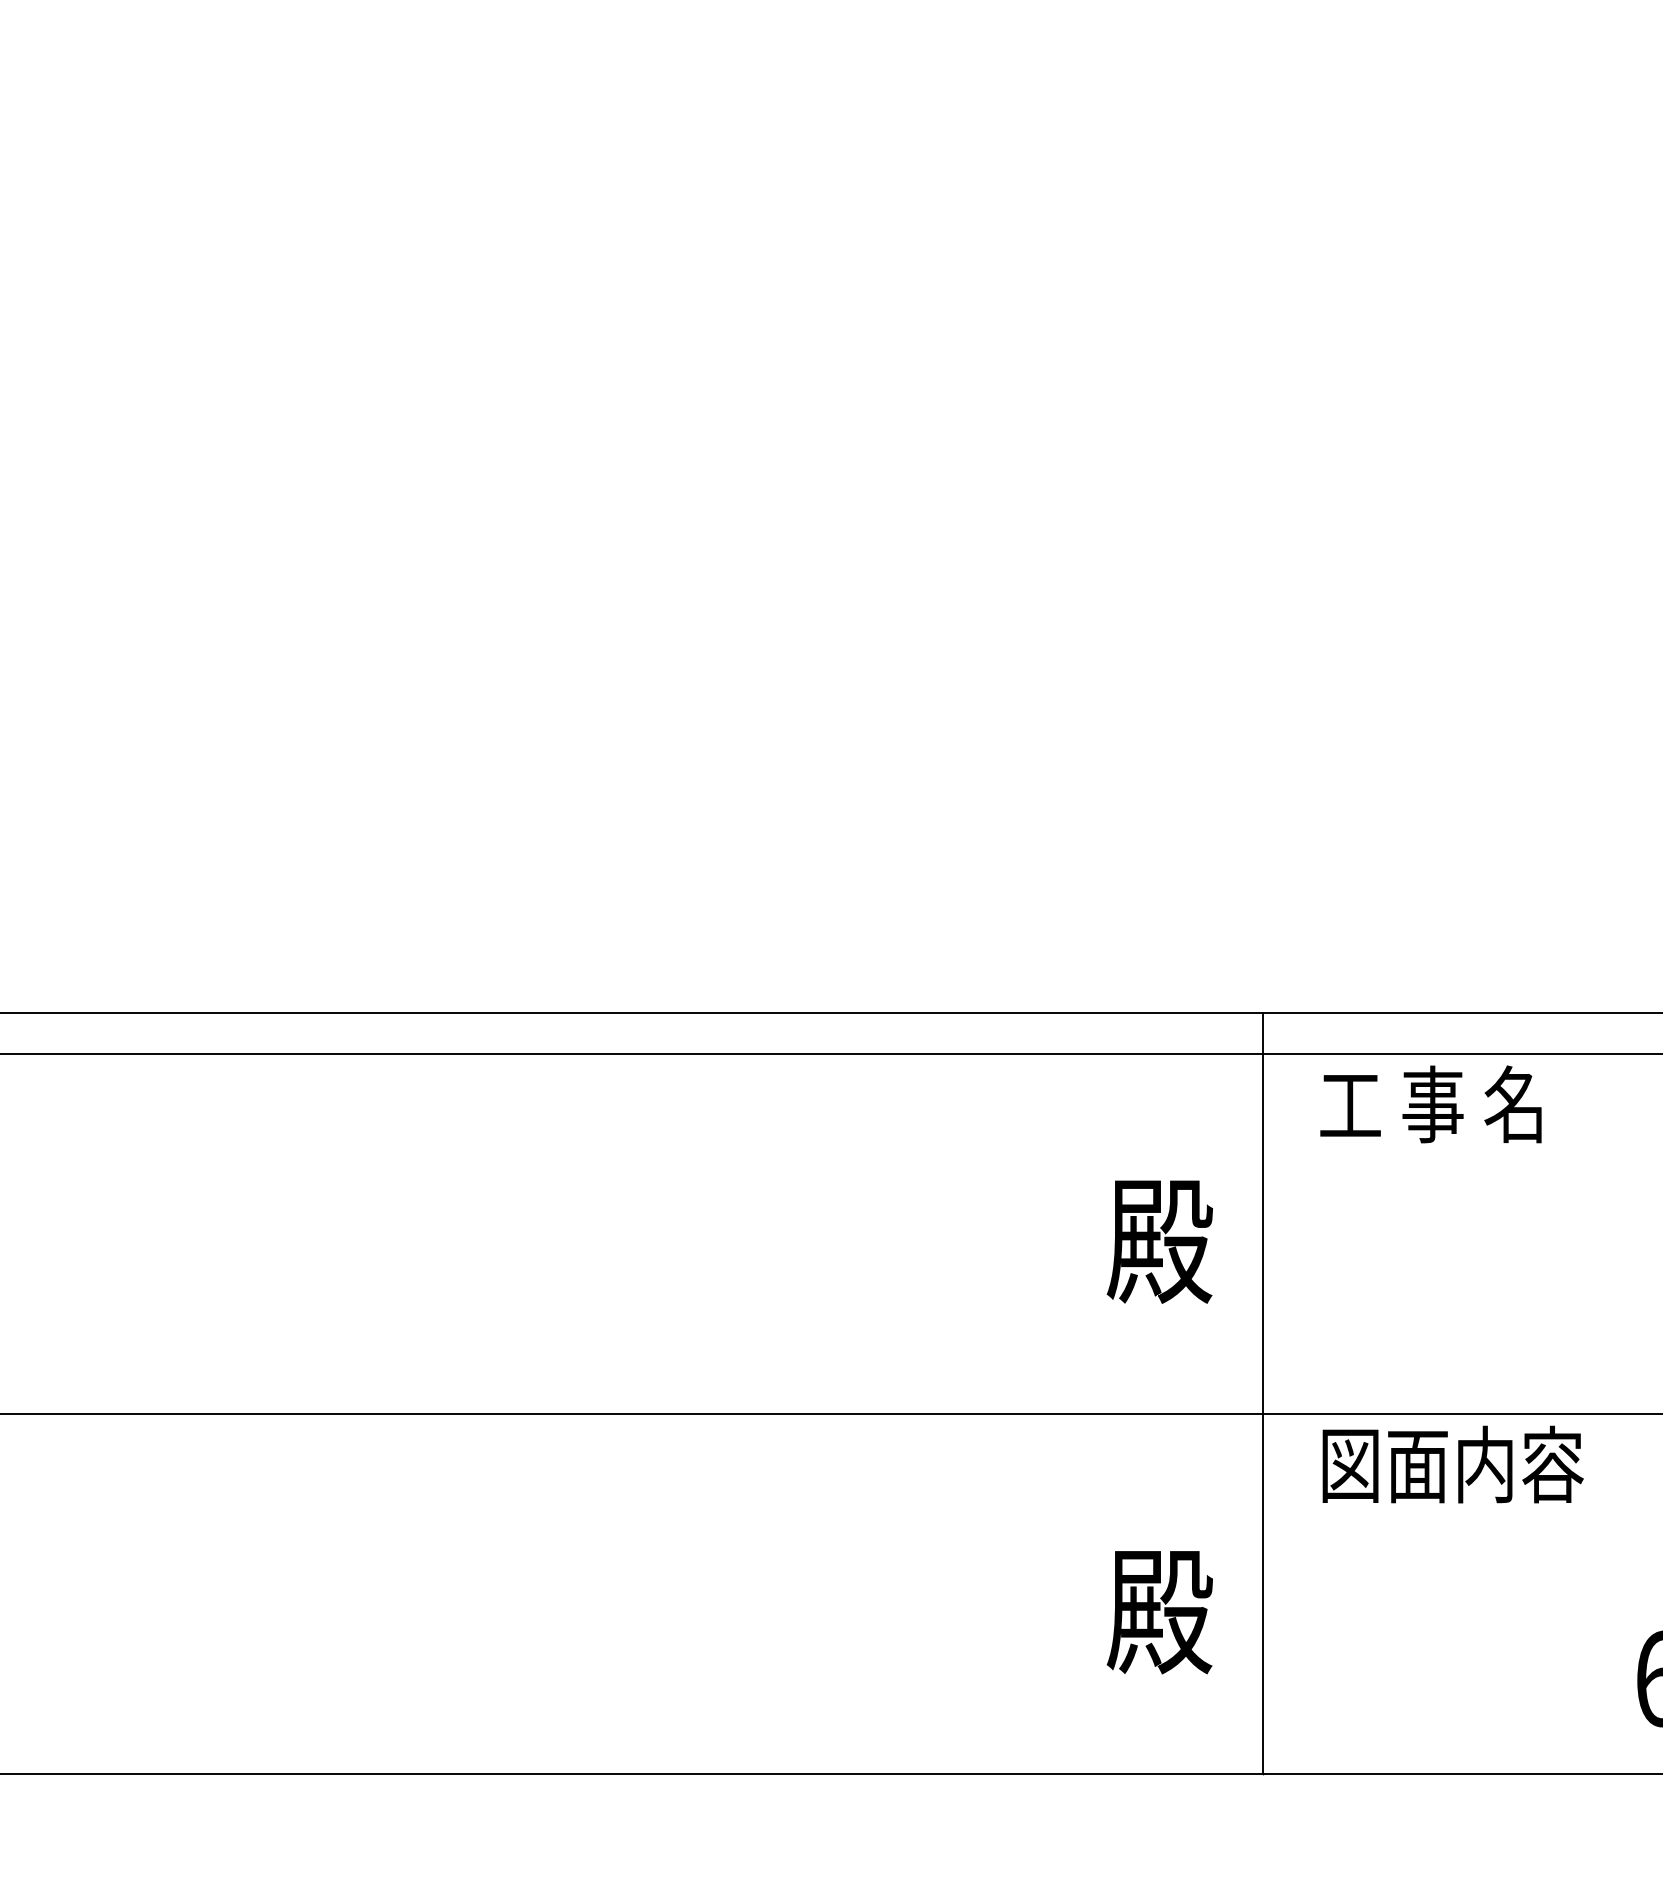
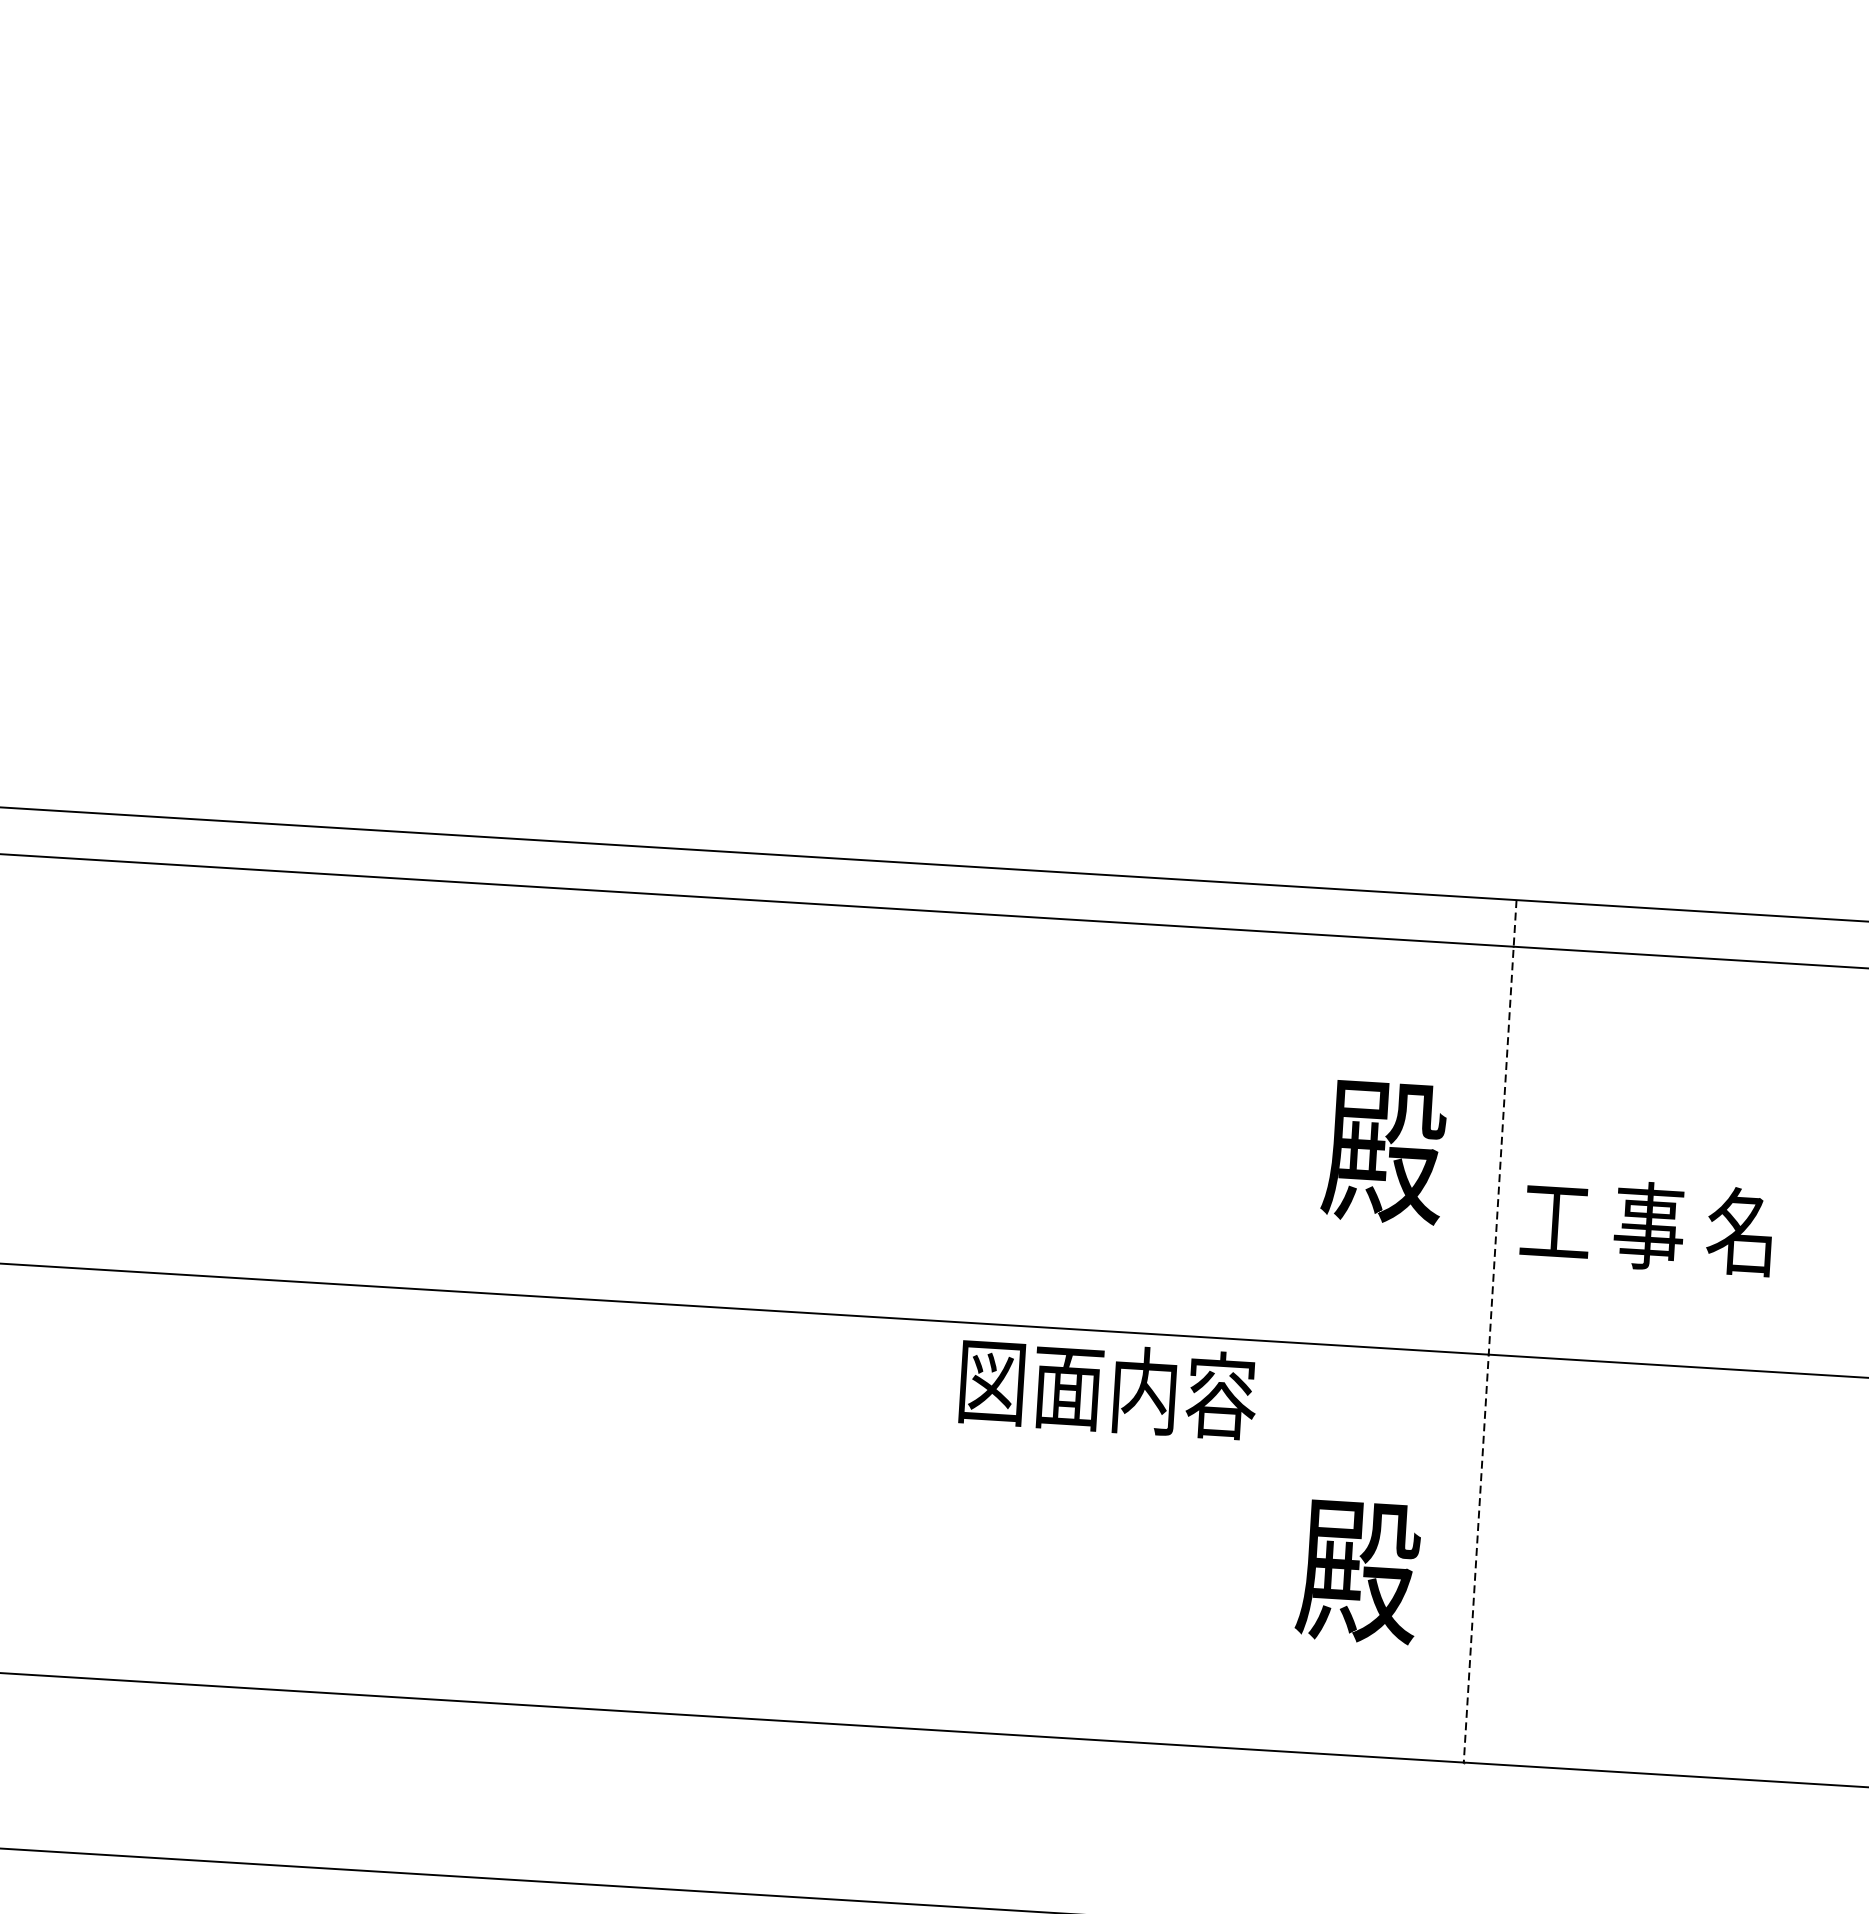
text: (1430, 1104) -> (1646, 1225), moved
line: (1262, 1393) -> (1489, 1331), solid -> dashed
text: (1452, 1464) -> (1107, 1388), moved

